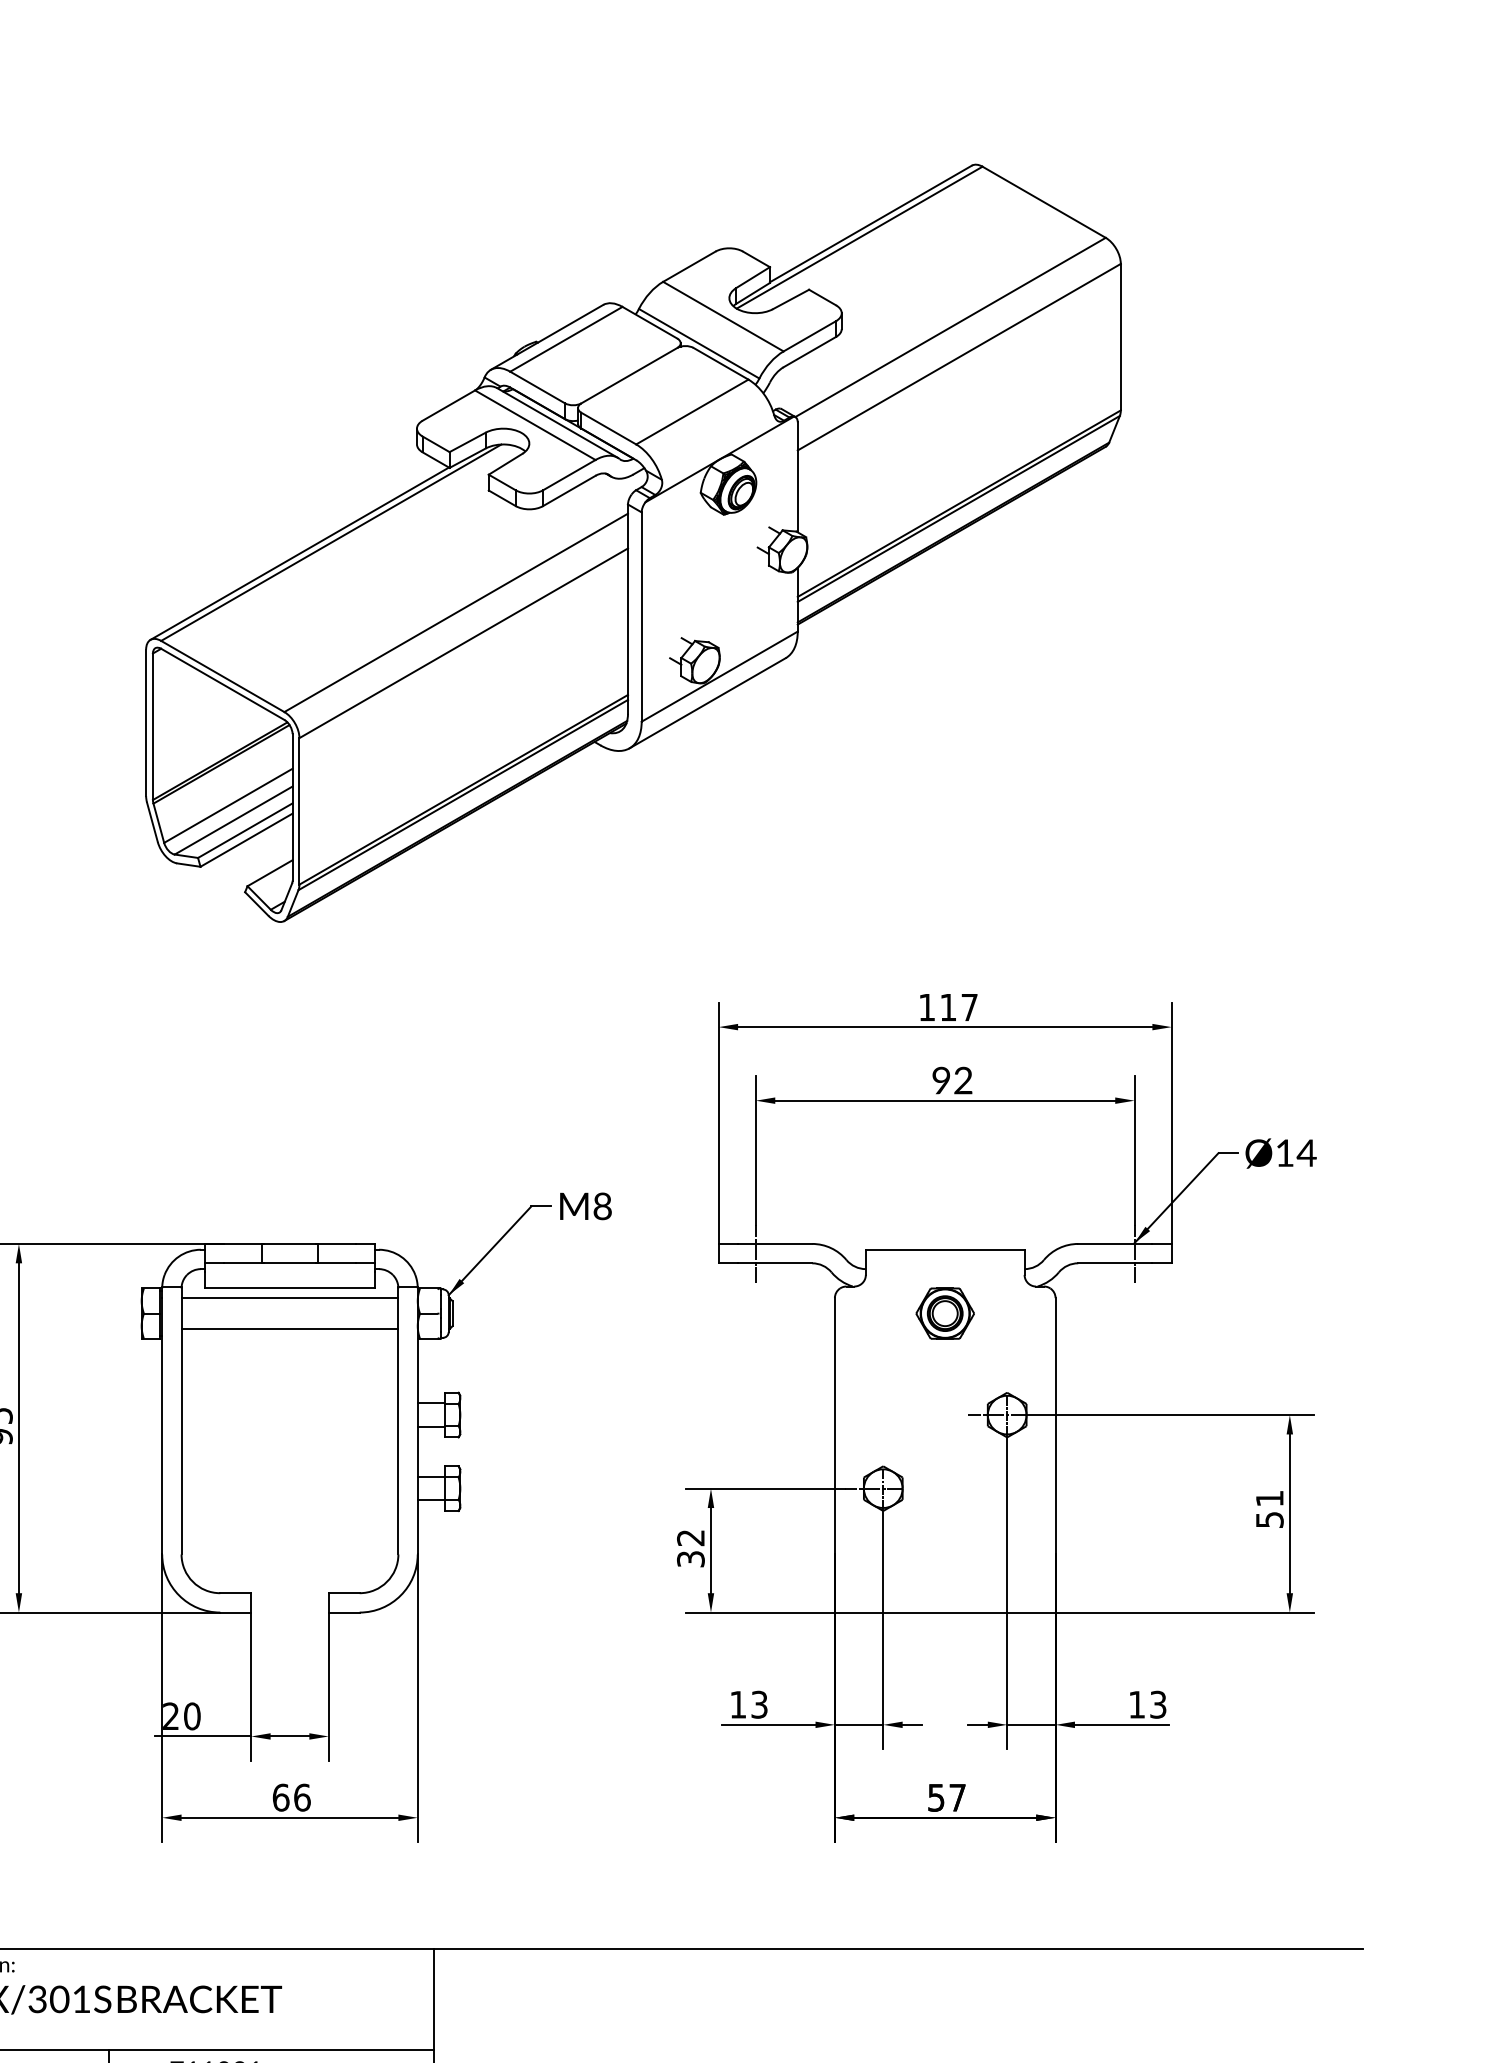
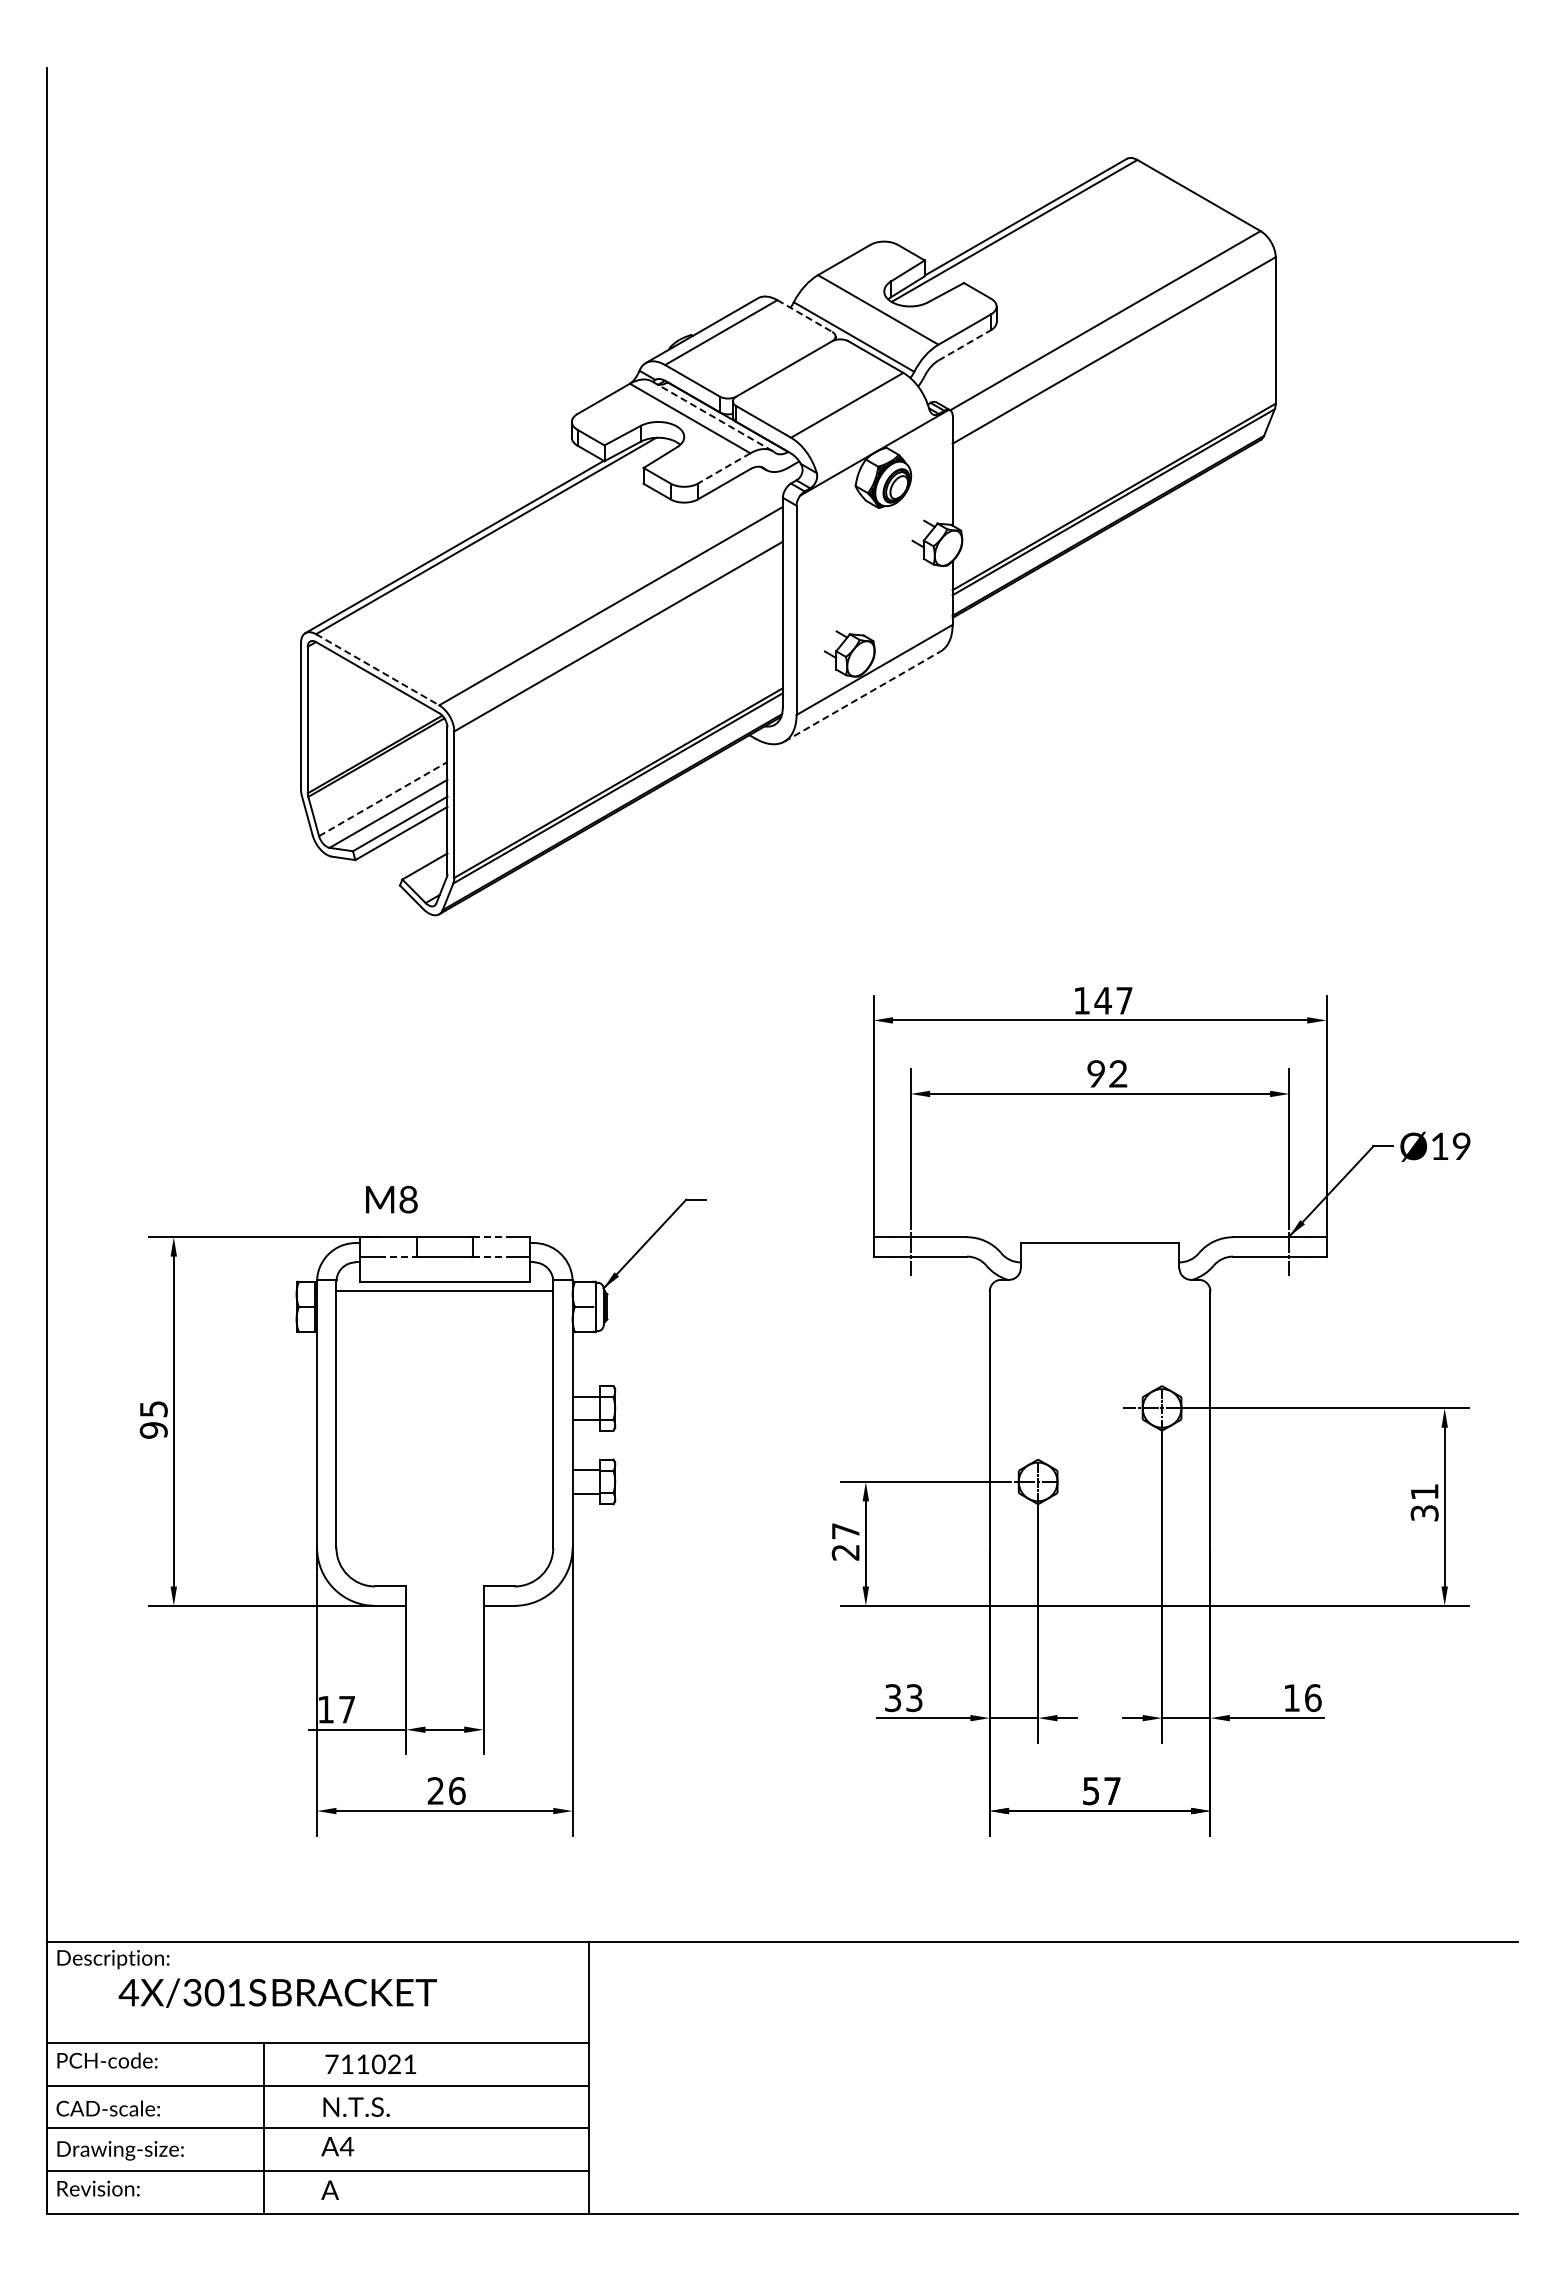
line: (649, 323) -> (804, 316), solid -> dashed
line: (810, 352) -> (965, 345), solid -> dashed
line: (557, 423) -> (712, 416), solid -> dashed
line: (568, 475) -> (723, 468), solid -> dashed
line: (223, 677) -> (378, 670), solid -> dashed
line: (708, 703) -> (863, 696), solid -> dashed
line: (228, 805) -> (383, 798), solid -> dashed
text: (948, 1007) -> (1103, 1000), 117 -> 147
text: (1306, 1152) -> (1461, 1145), Ø14 -> Ø19
text: (585, 1206) -> (391, 1199), moved
line: (337, 1244) -> (492, 1237), solid -> dashed
line: (243, 1263) -> (398, 1256), solid -> dashed
line: (337, 1263) -> (492, 1256), solid -> dashed
part: (944, 1313) -> (1099, 1306), removed
line: (289, 1329) -> (444, 1322), removed
text: (1269, 1519) -> (1424, 1512), 51 -> 31
text: (690, 1548) -> (845, 1541), 32 -> 27
text: (738, 1705) -> (893, 1698), 13 -> 33
text: (1158, 1705) -> (1313, 1698), 13 -> 16
text: (181, 1716) -> (336, 1709), 20 -> 17
text: (280, 1797) -> (435, 1790), 66 -> 26

